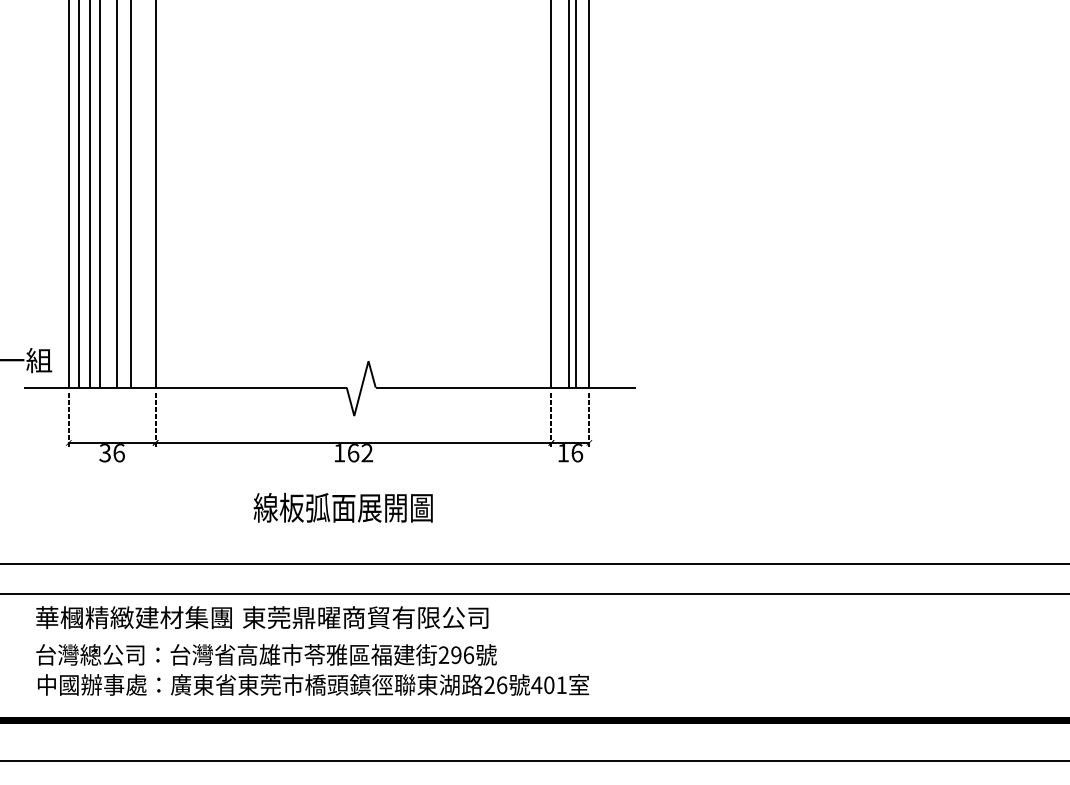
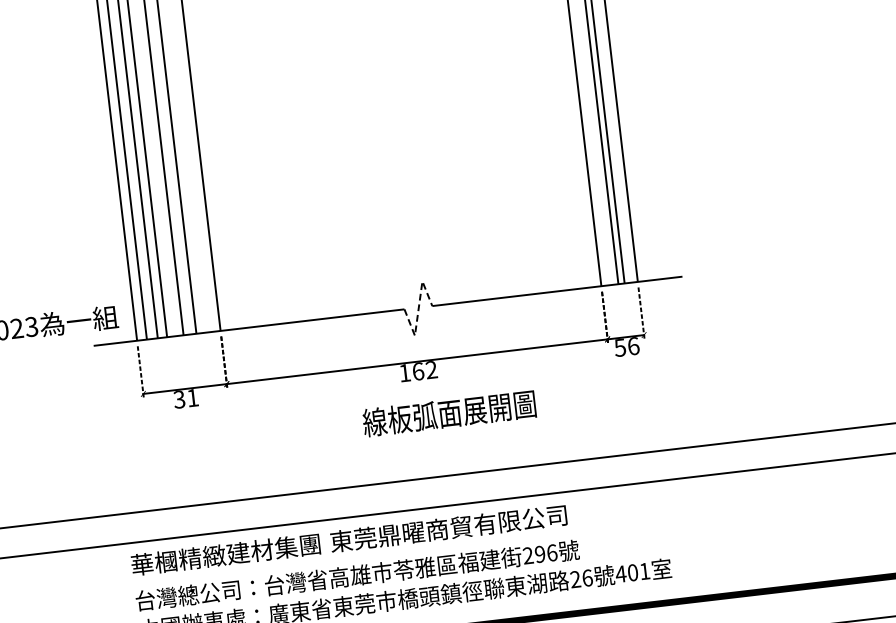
line: (361, 389) -> (418, 309), solid -> dashed
text: (118, 453) -> (192, 398), 36 -> 31
text: (562, 453) -> (619, 348), 16 -> 56
text: (342, 507) -> (448, 413), moved

